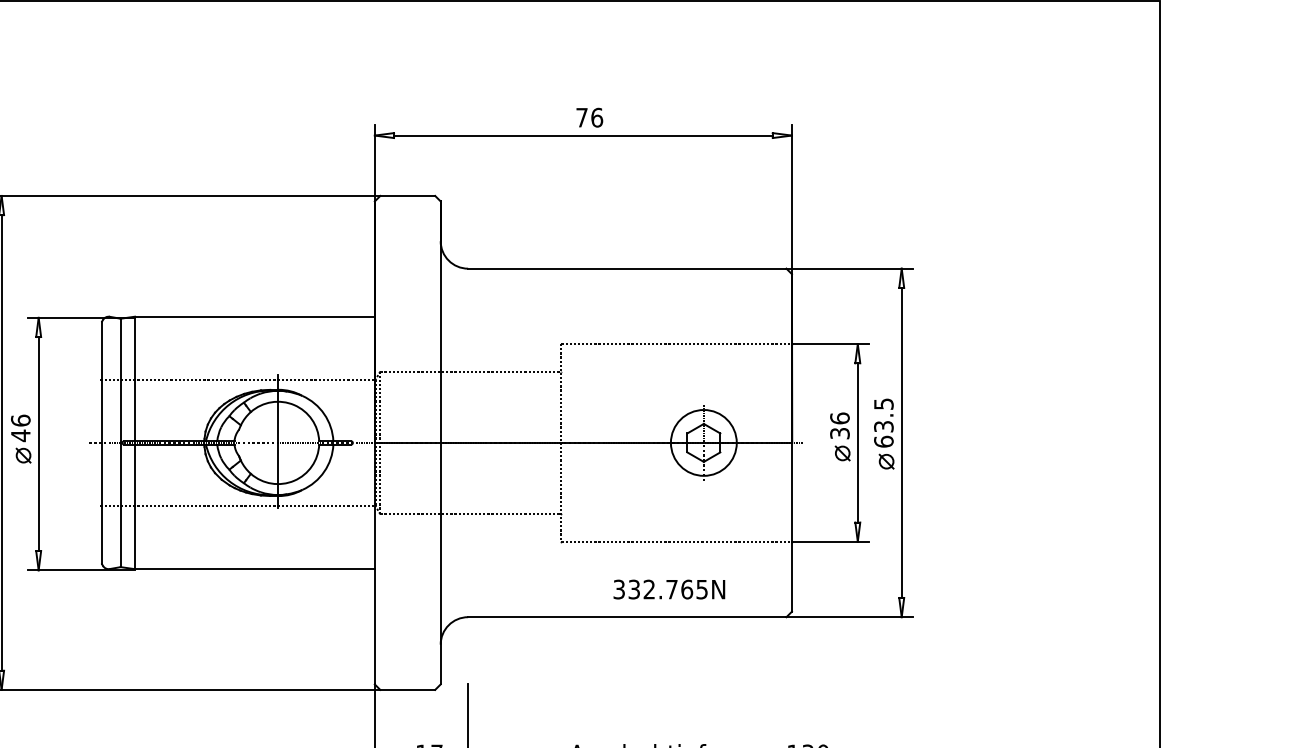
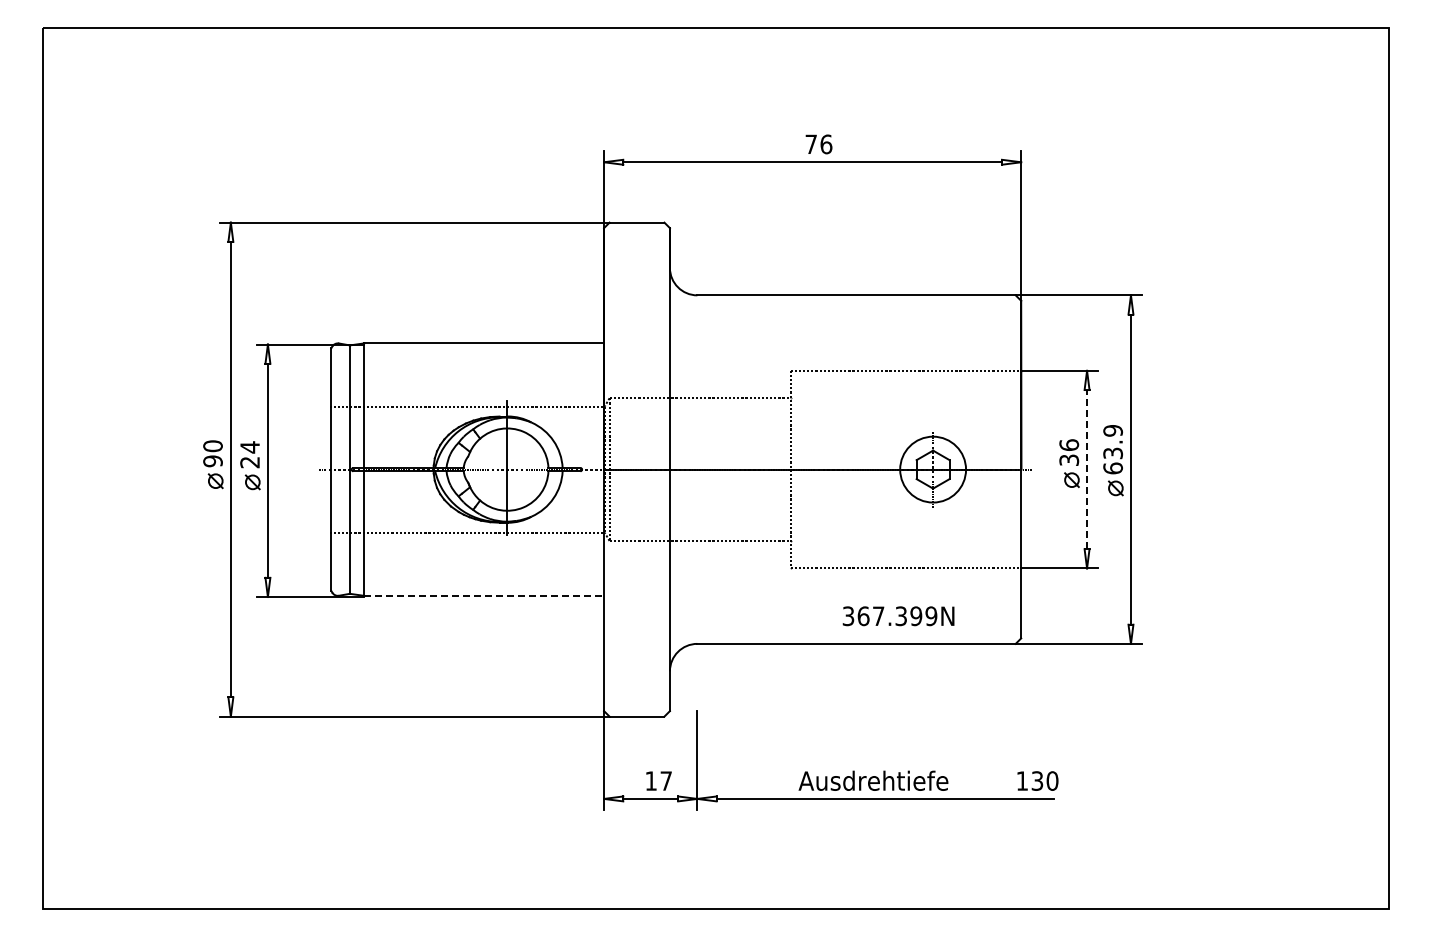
text: (883, 403) -> (1112, 430), 63.5 -> 63.9
text: (20, 427) -> (249, 454), 46 -> 24
line: (858, 442) -> (1087, 469), solid -> dashed
line: (255, 568) -> (484, 595), solid -> dashed
text: (668, 589) -> (897, 616), 332.765N -> 367.399N

